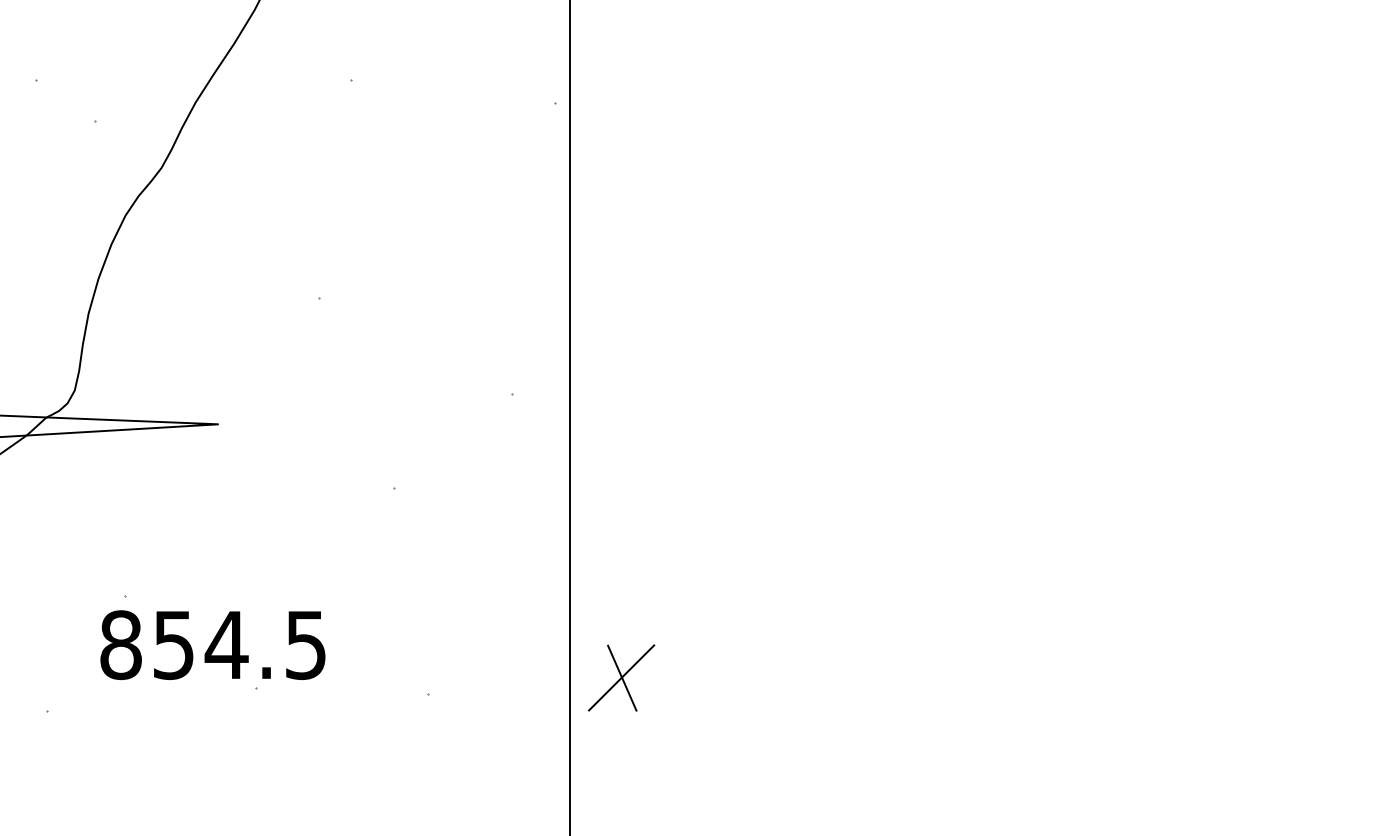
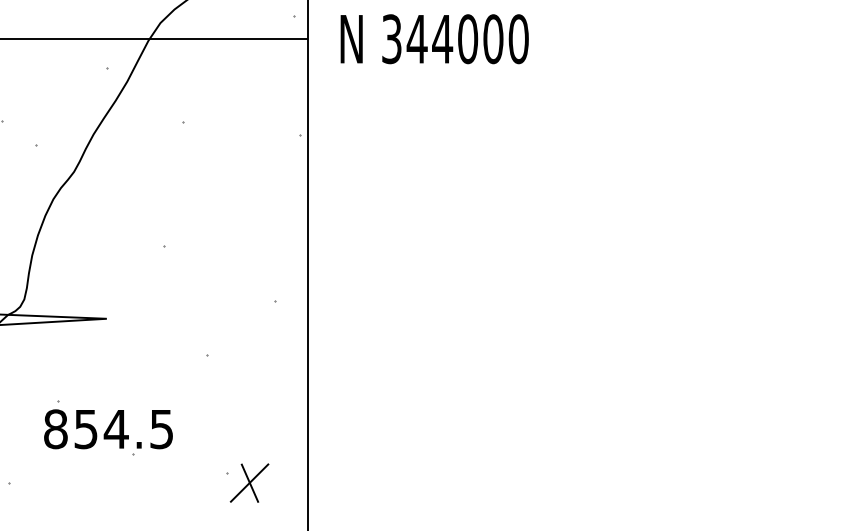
part: (212, 641) -> (108, 427), moved
part: (621, 676) -> (249, 482), moved

